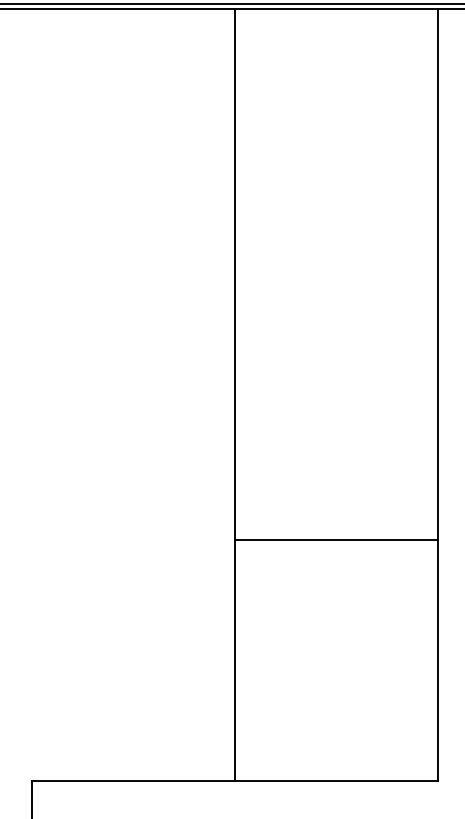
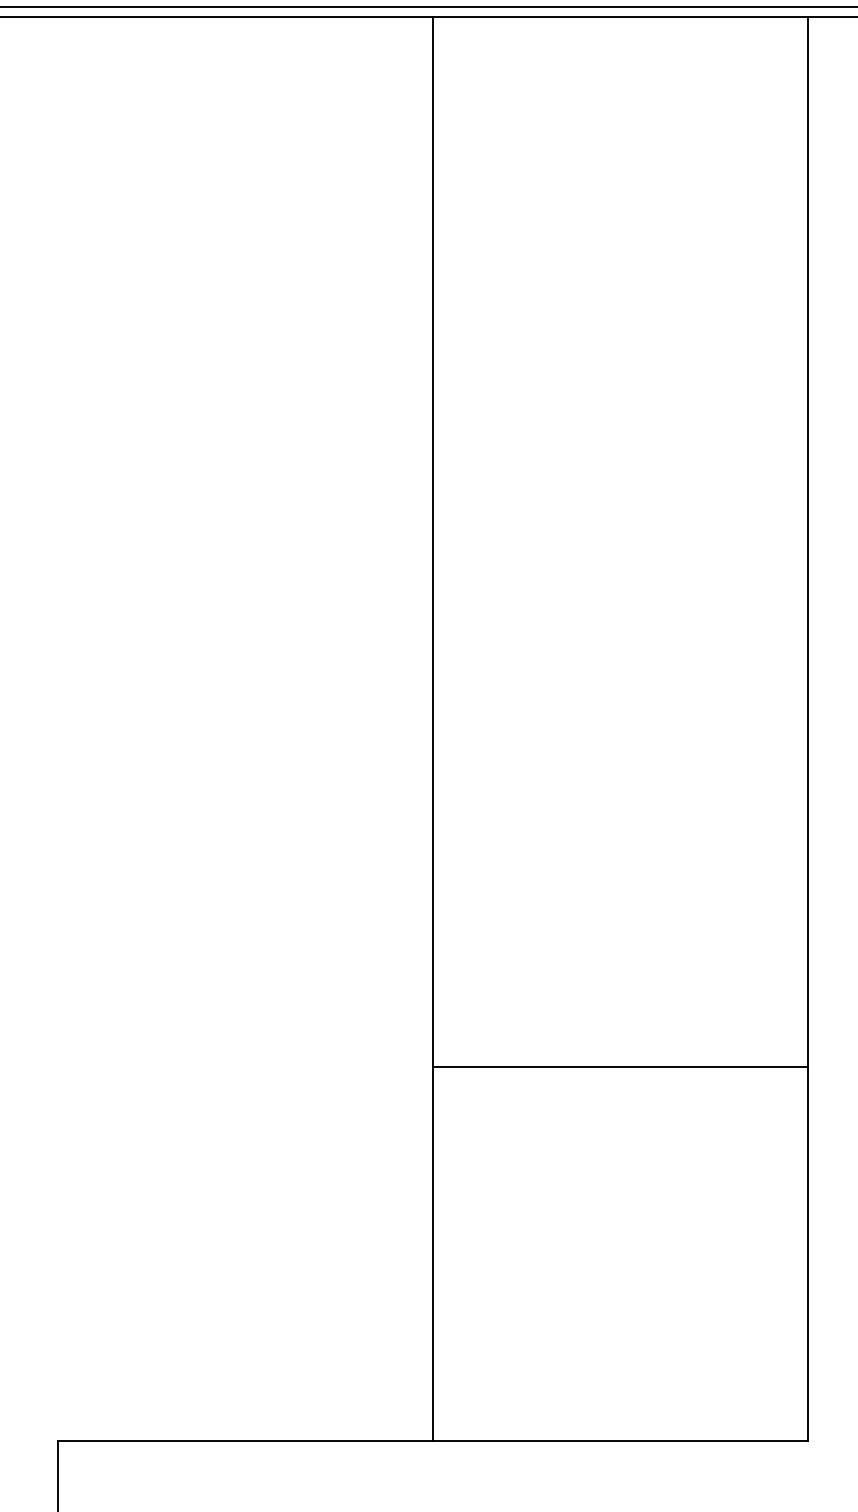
line: (335, 539) -> (619, 1066), moved

